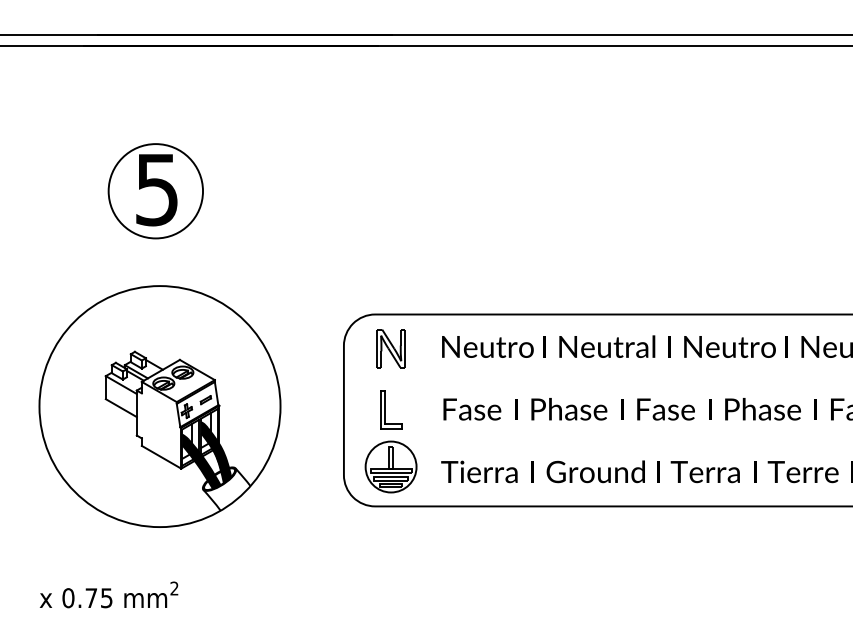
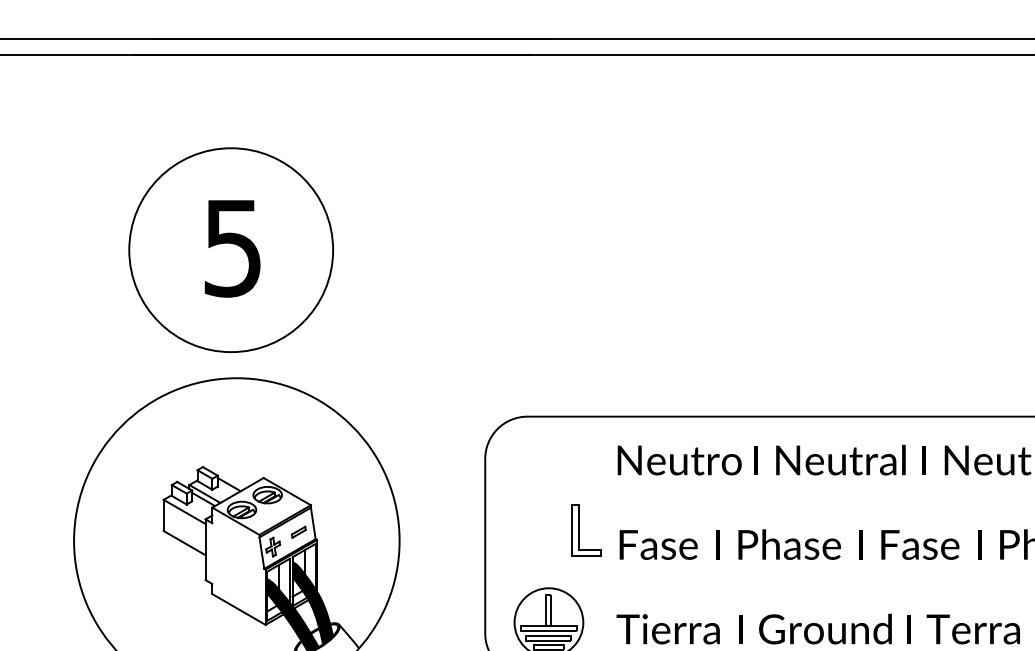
circle: (155, 191) -> (230, 250), size x1.6
part: (390, 348) -> (548, 462), removed
part: (391, 409) -> (587, 530), moved

